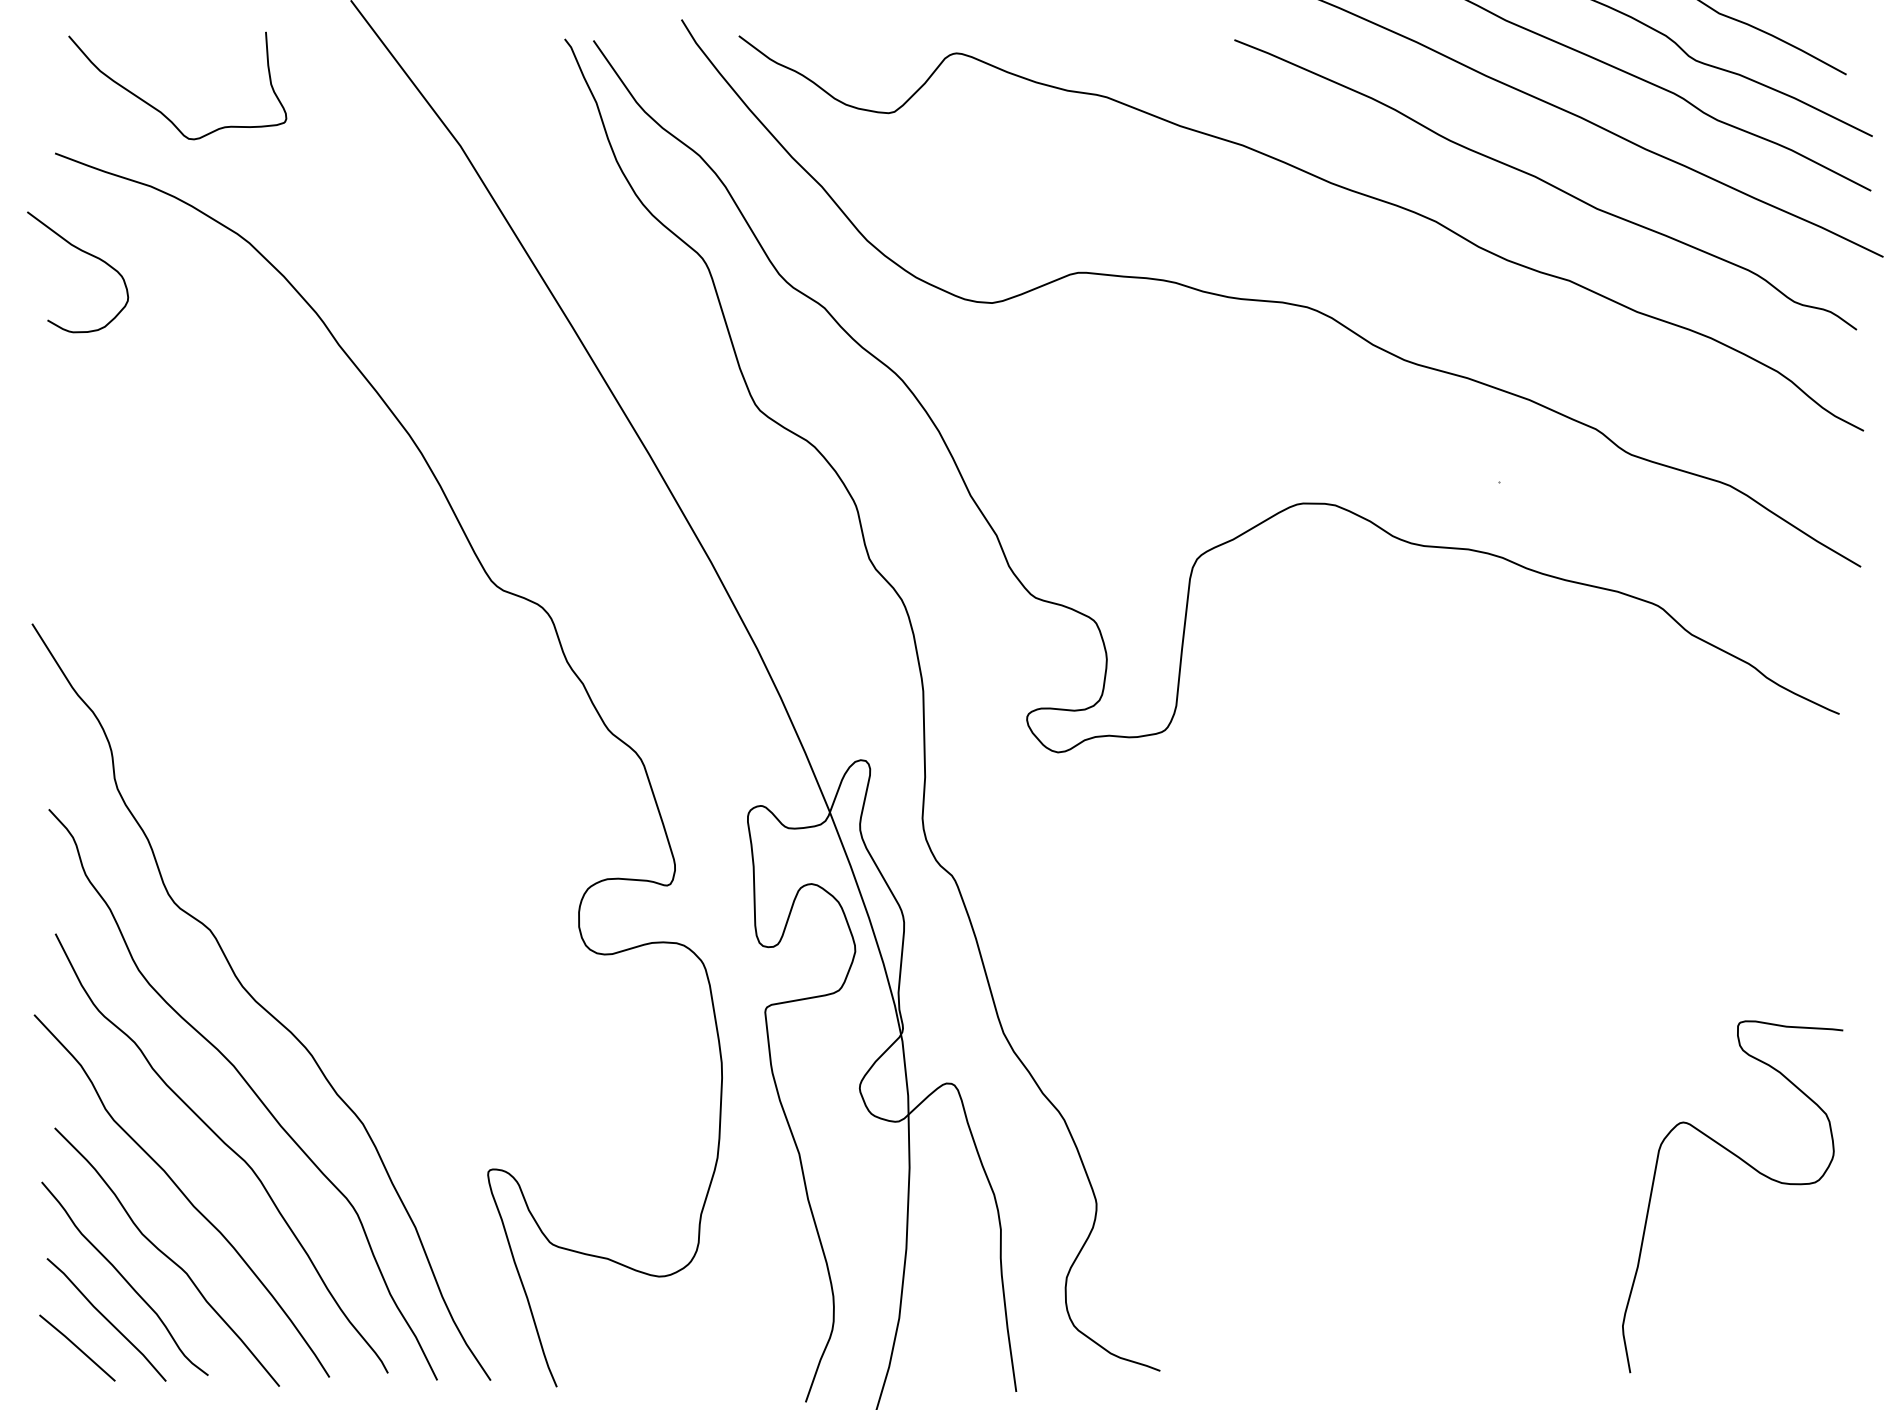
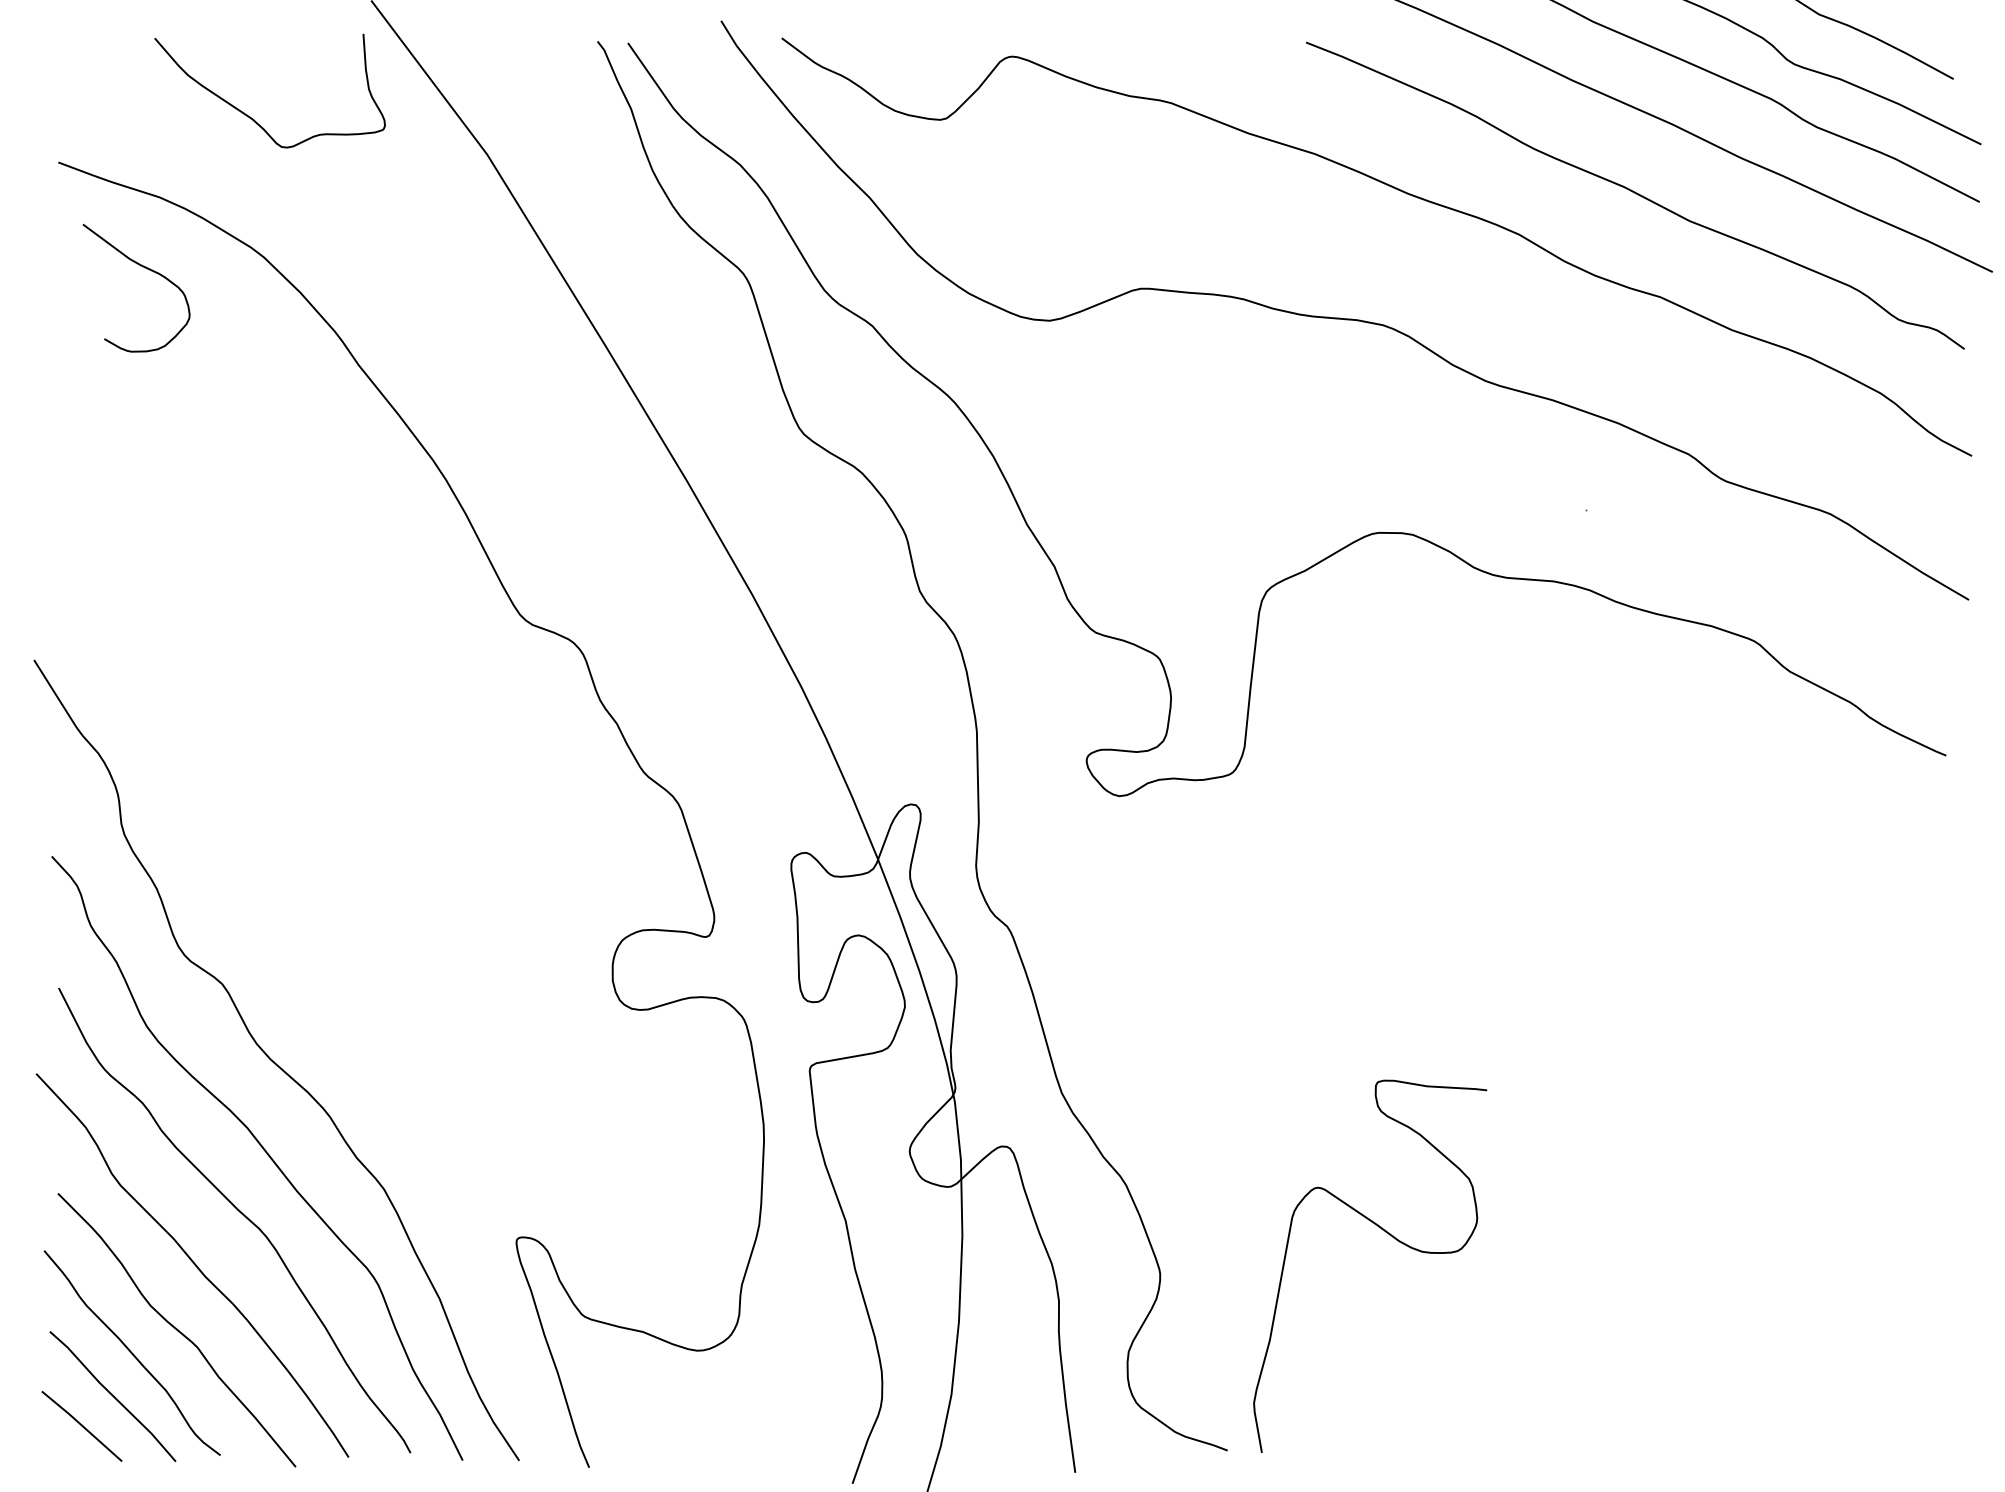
curve: (159, 109) -> (250, 116), moved
curve: (83, 252) -> (142, 267), moved
curve: (1754, 1170) -> (1393, 1238), moved

